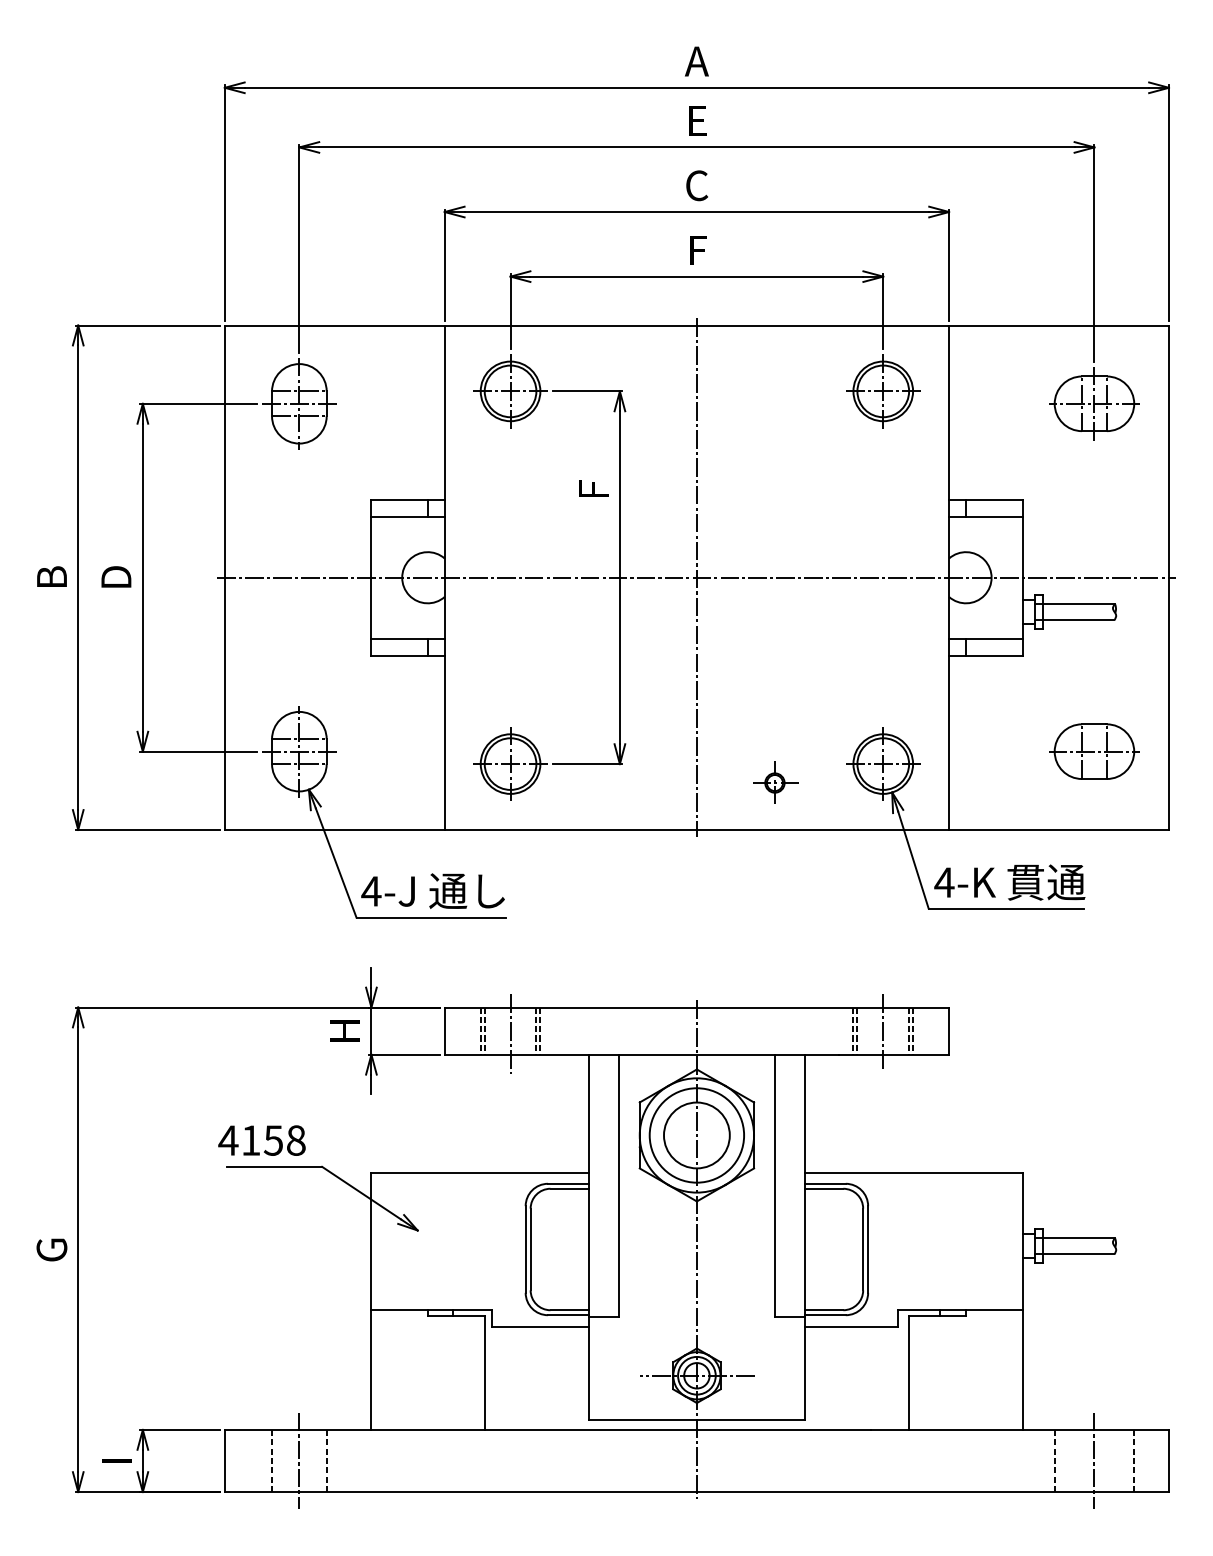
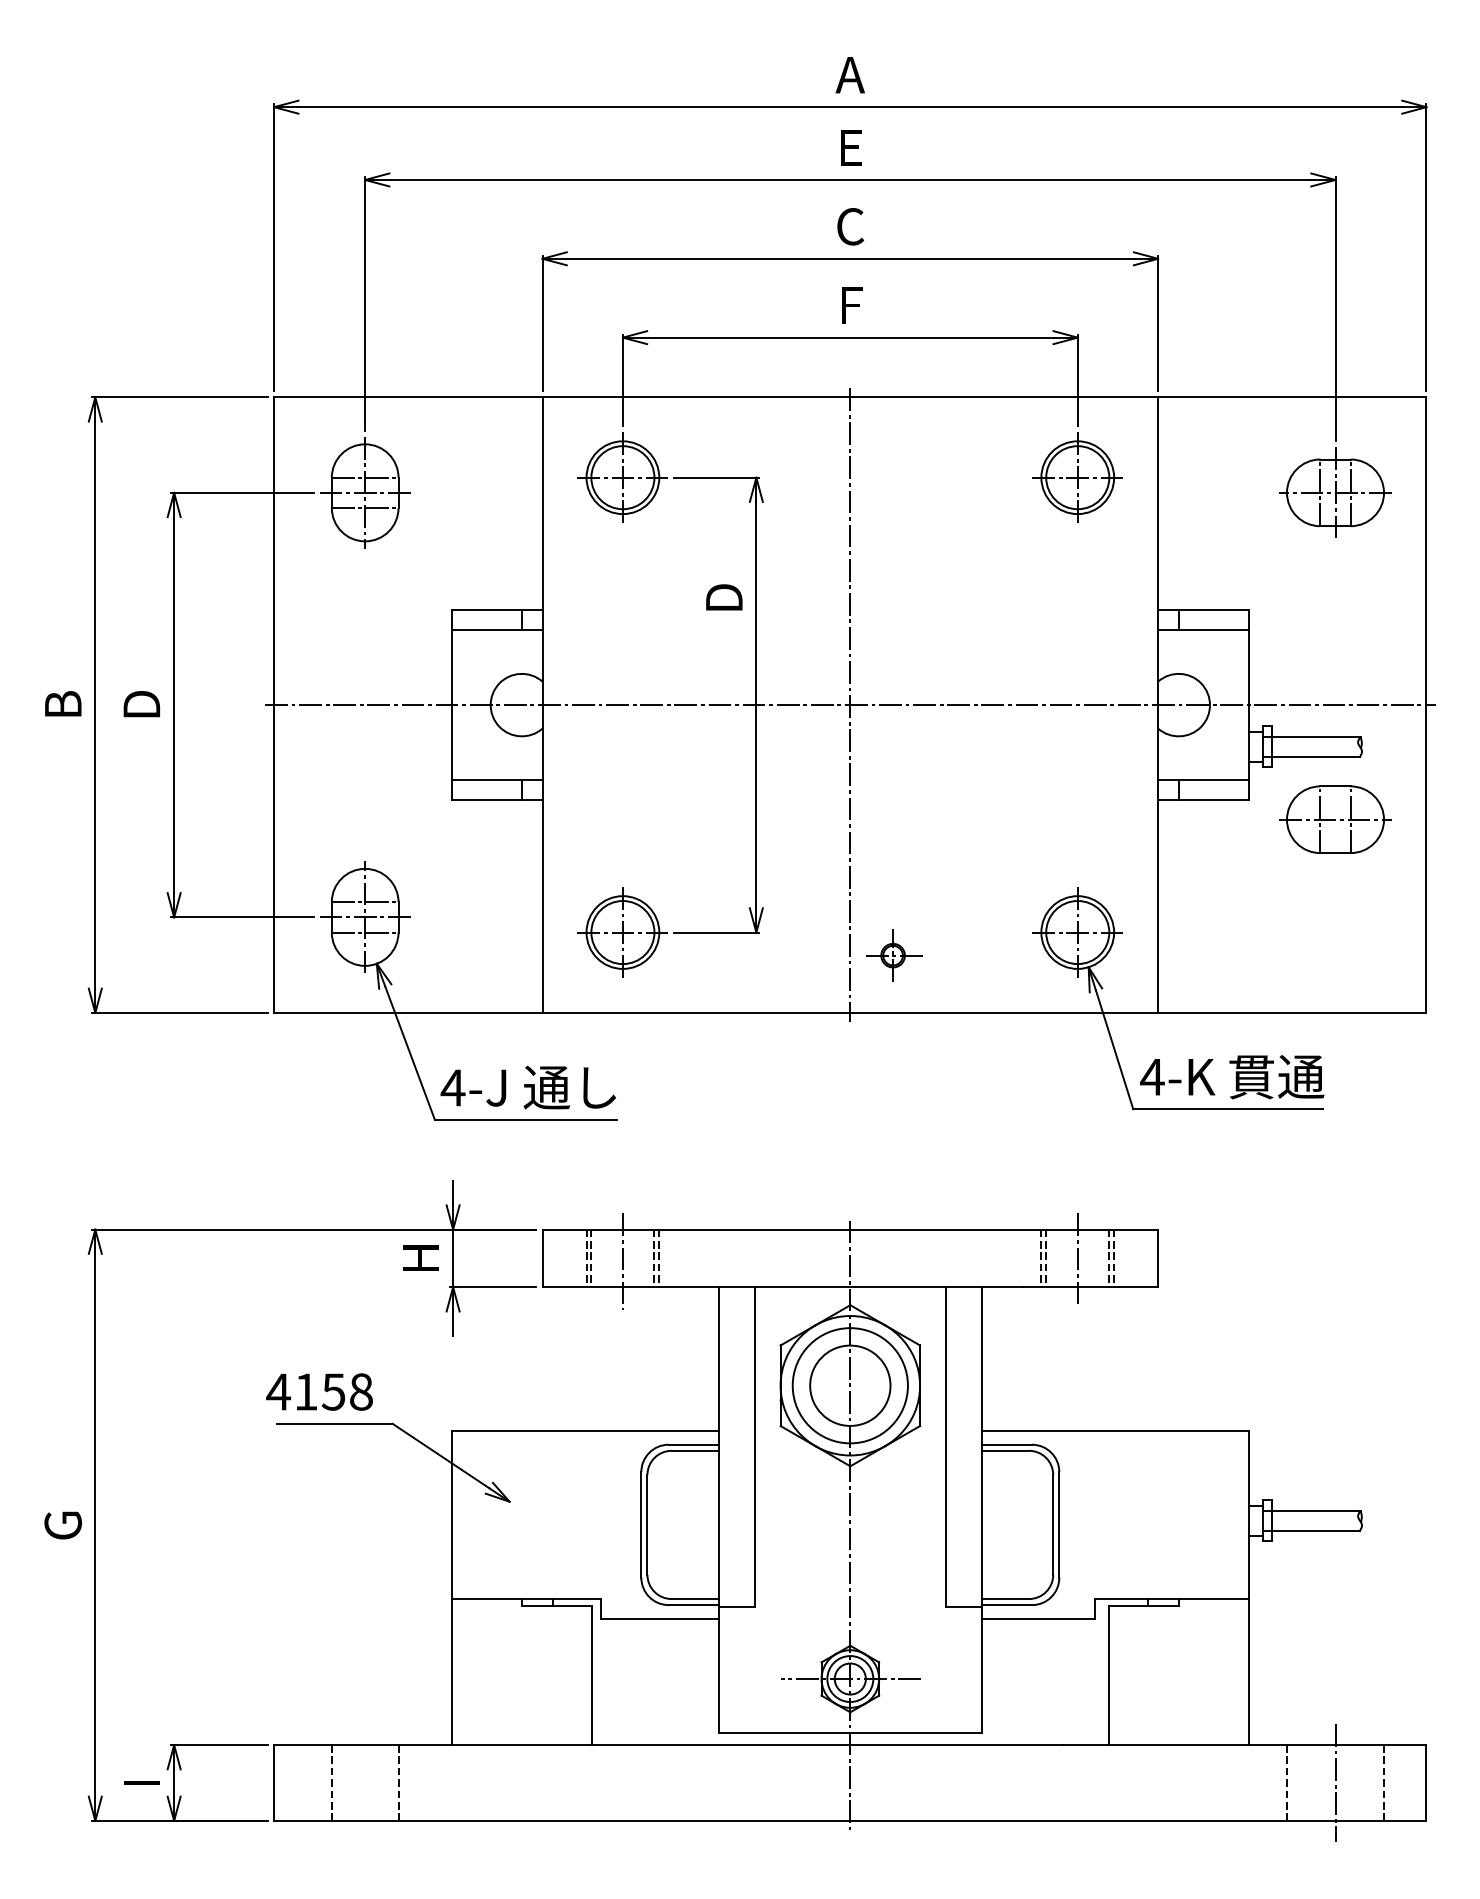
text: (593, 489) -> (724, 597), F -> D
part: (1094, 751) -> (1335, 819), moved
part: (775, 782) -> (893, 954), moved
line: (299, 1460) -> (365, 1782), removed

